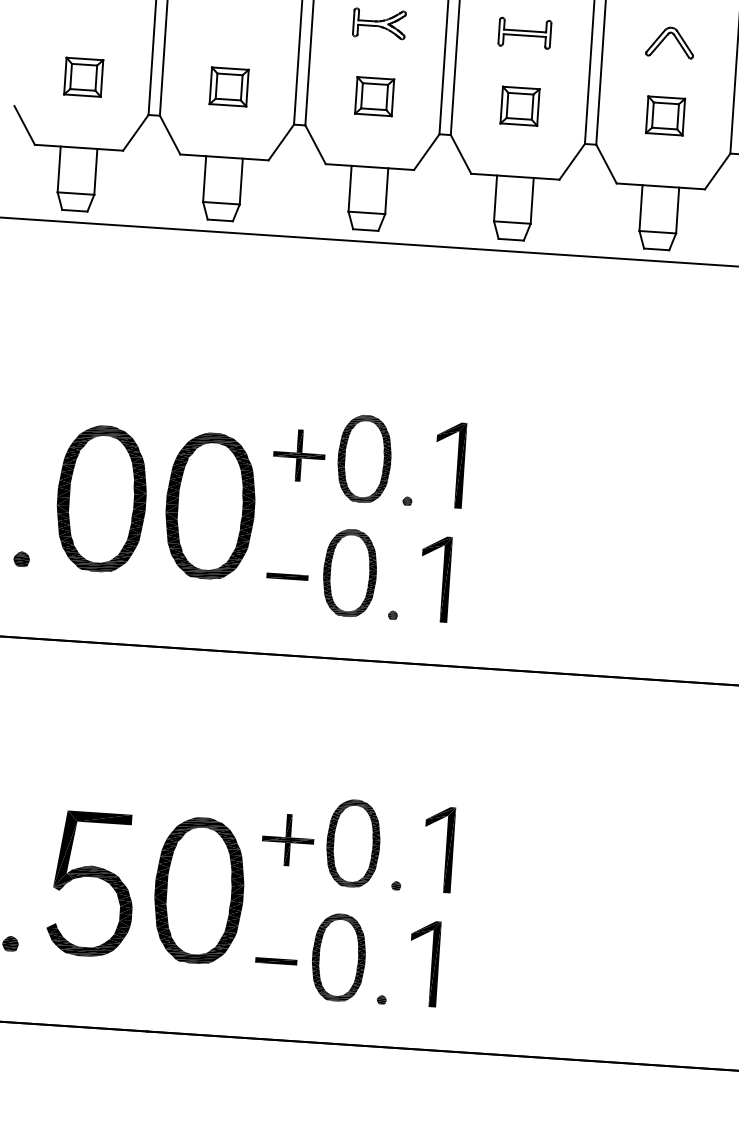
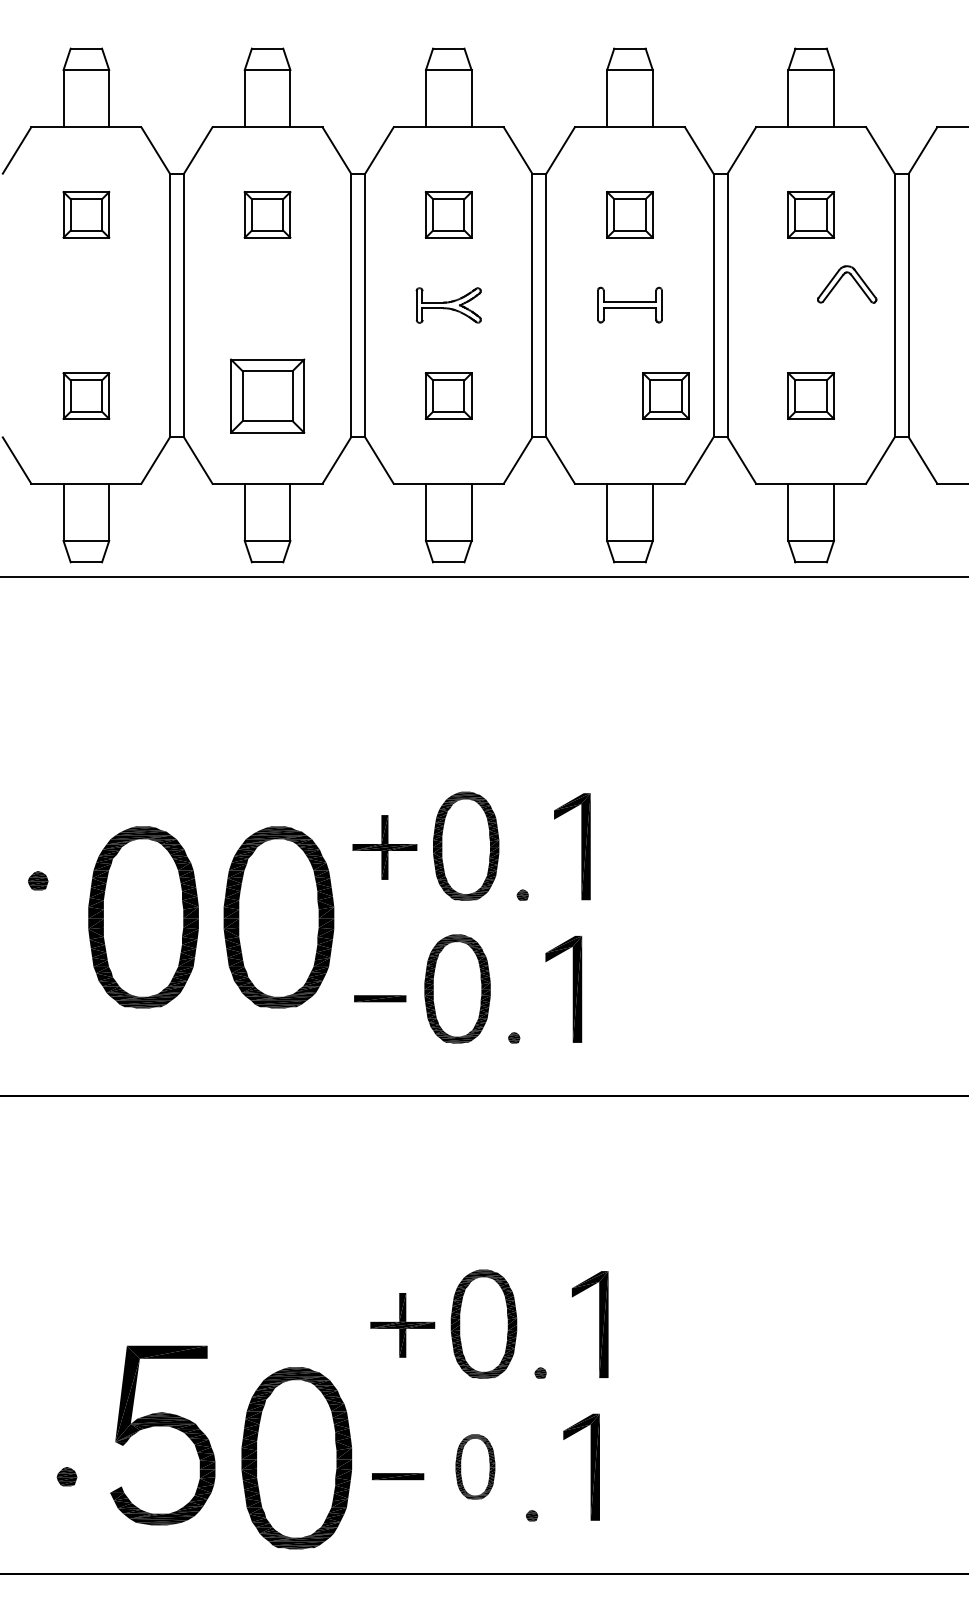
part: (675, 37) -> (852, 278), moved
part: (229, 86) -> (267, 395), size x1.6
part: (519, 105) -> (665, 395), moved
part: (21, 558) -> (38, 880), moved
part: (91, 877) -> (162, 1426), moved
part: (199, 890) -> (296, 1458), moved
part: (339, 957) -> (475, 1466), size x0.6

